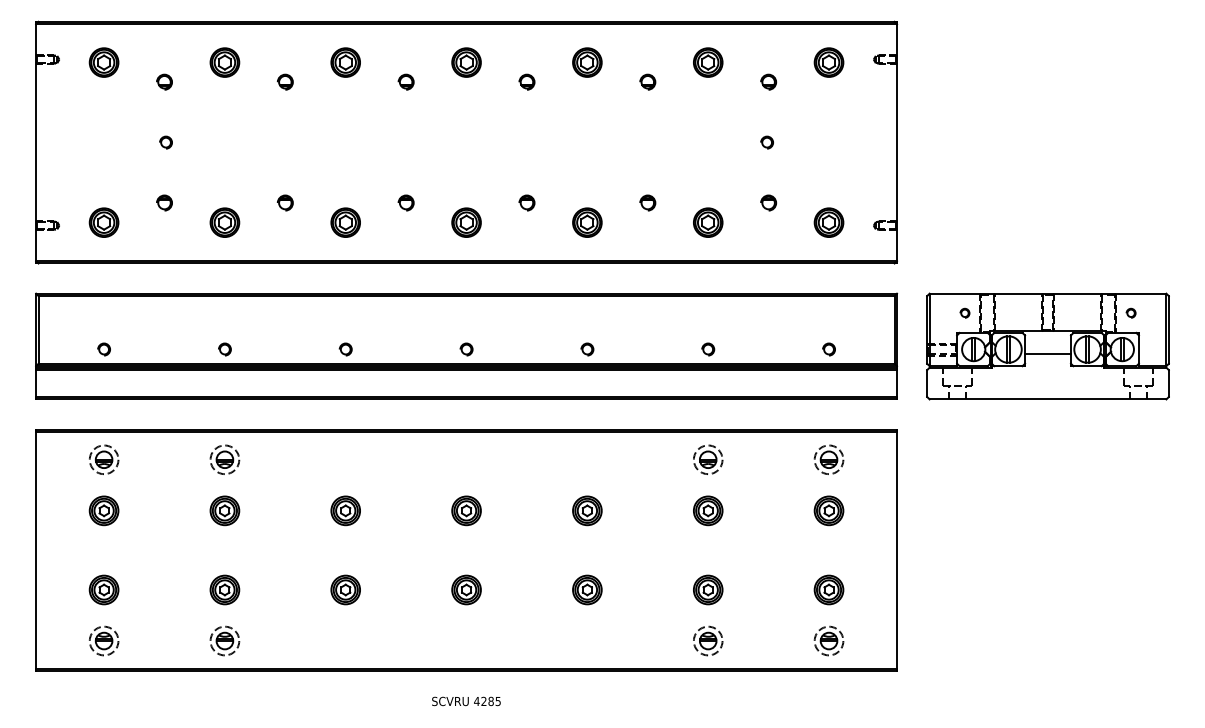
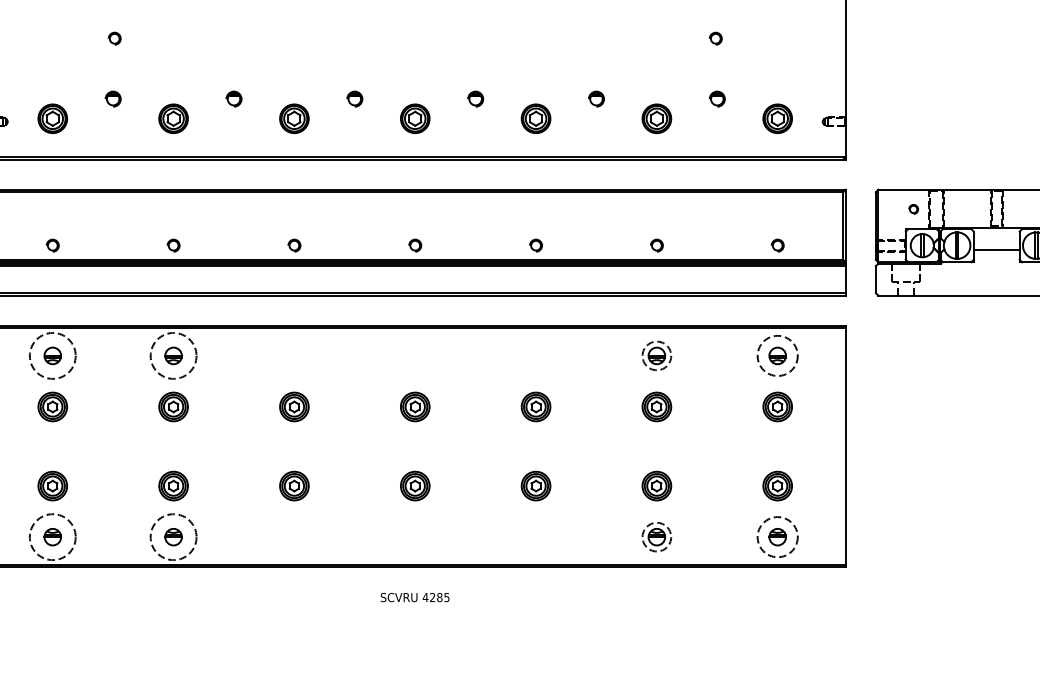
circle: (103, 459) -> (52, 355), size x1.6
circle: (224, 459) -> (173, 355), size x1.6
circle: (828, 459) -> (777, 355), size x1.4
circle: (103, 640) -> (52, 536), size x1.6
circle: (224, 640) -> (173, 536), size x1.6
circle: (828, 640) -> (777, 536), size x1.4

